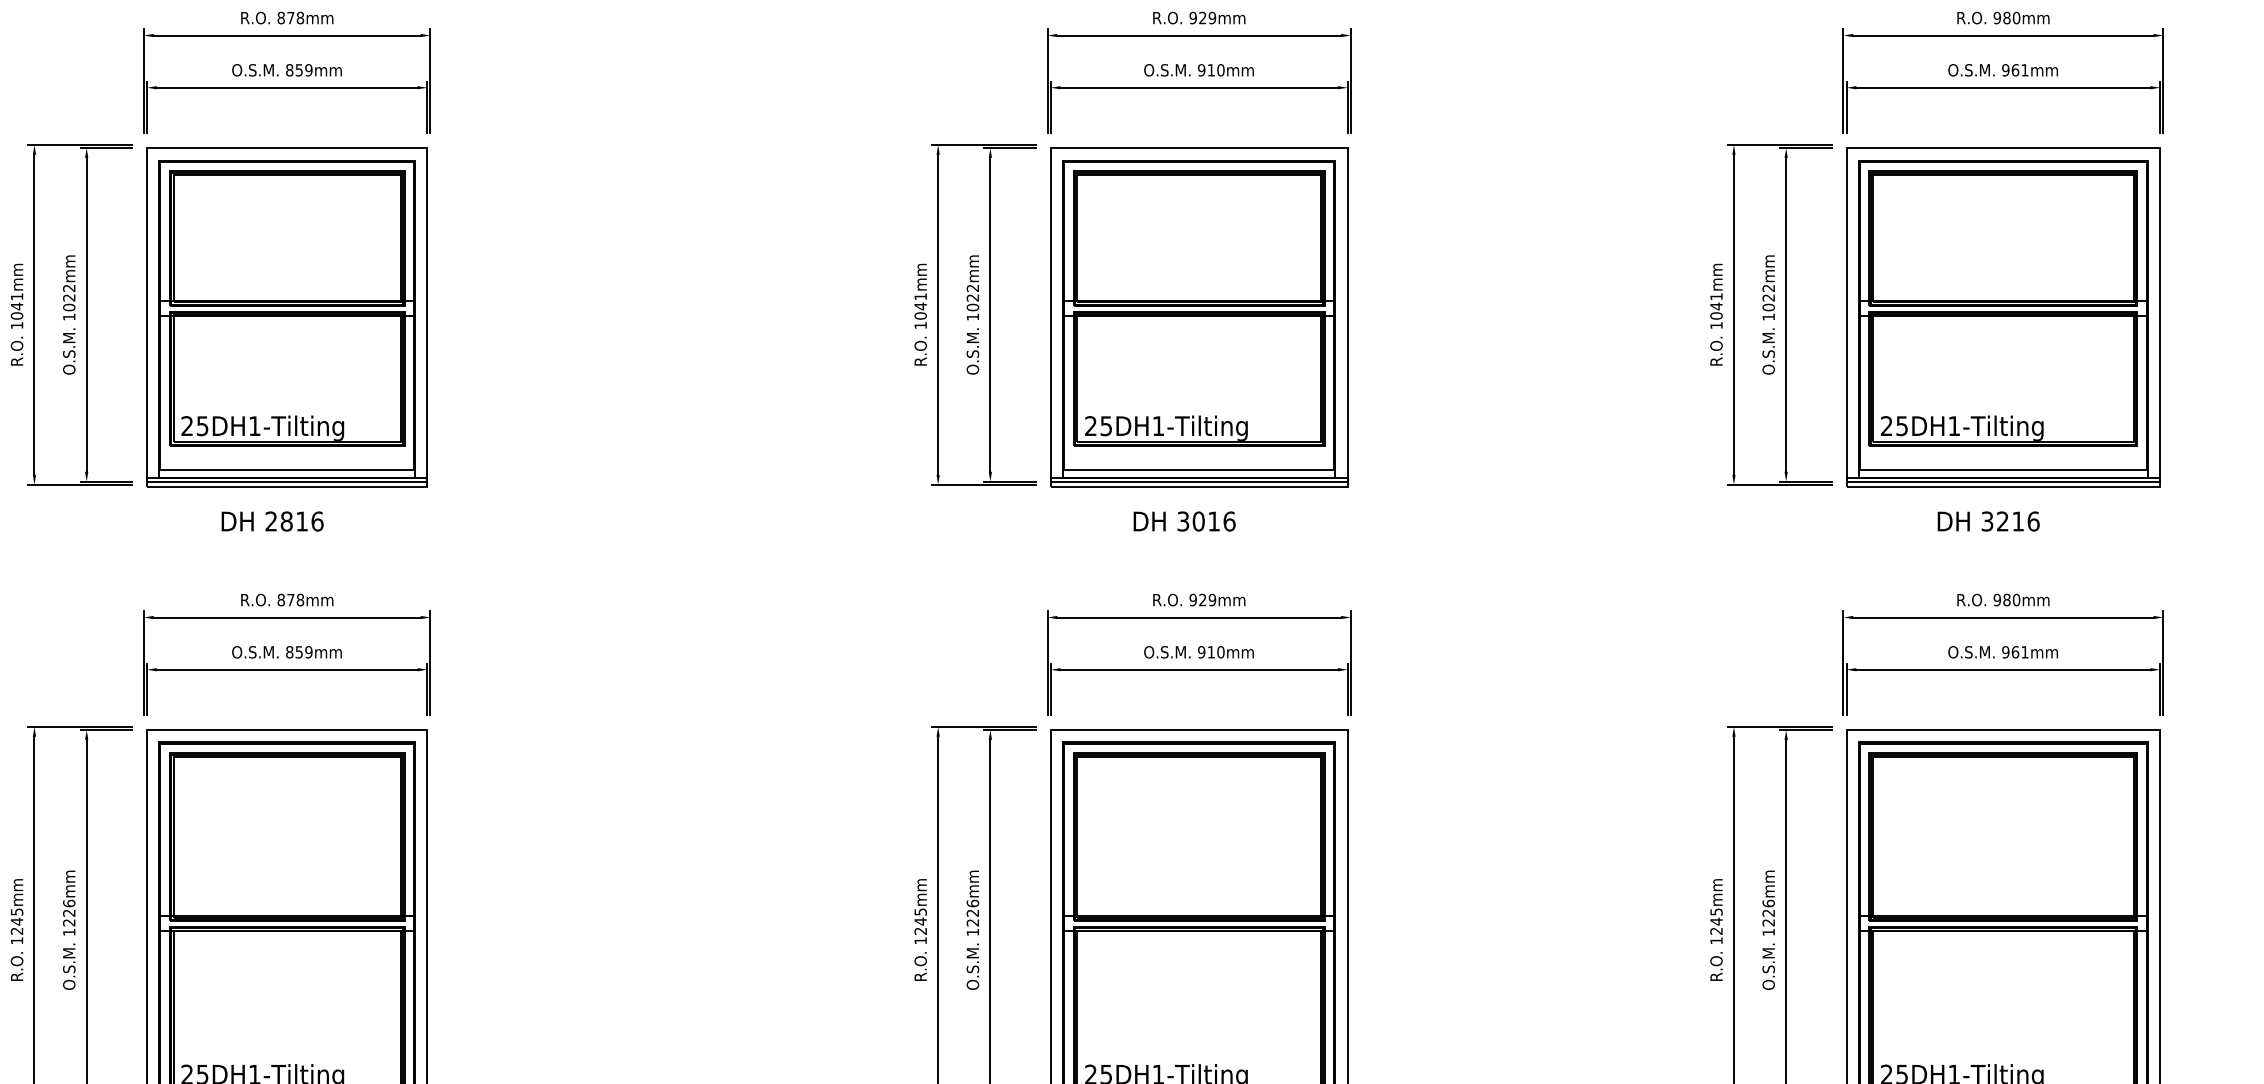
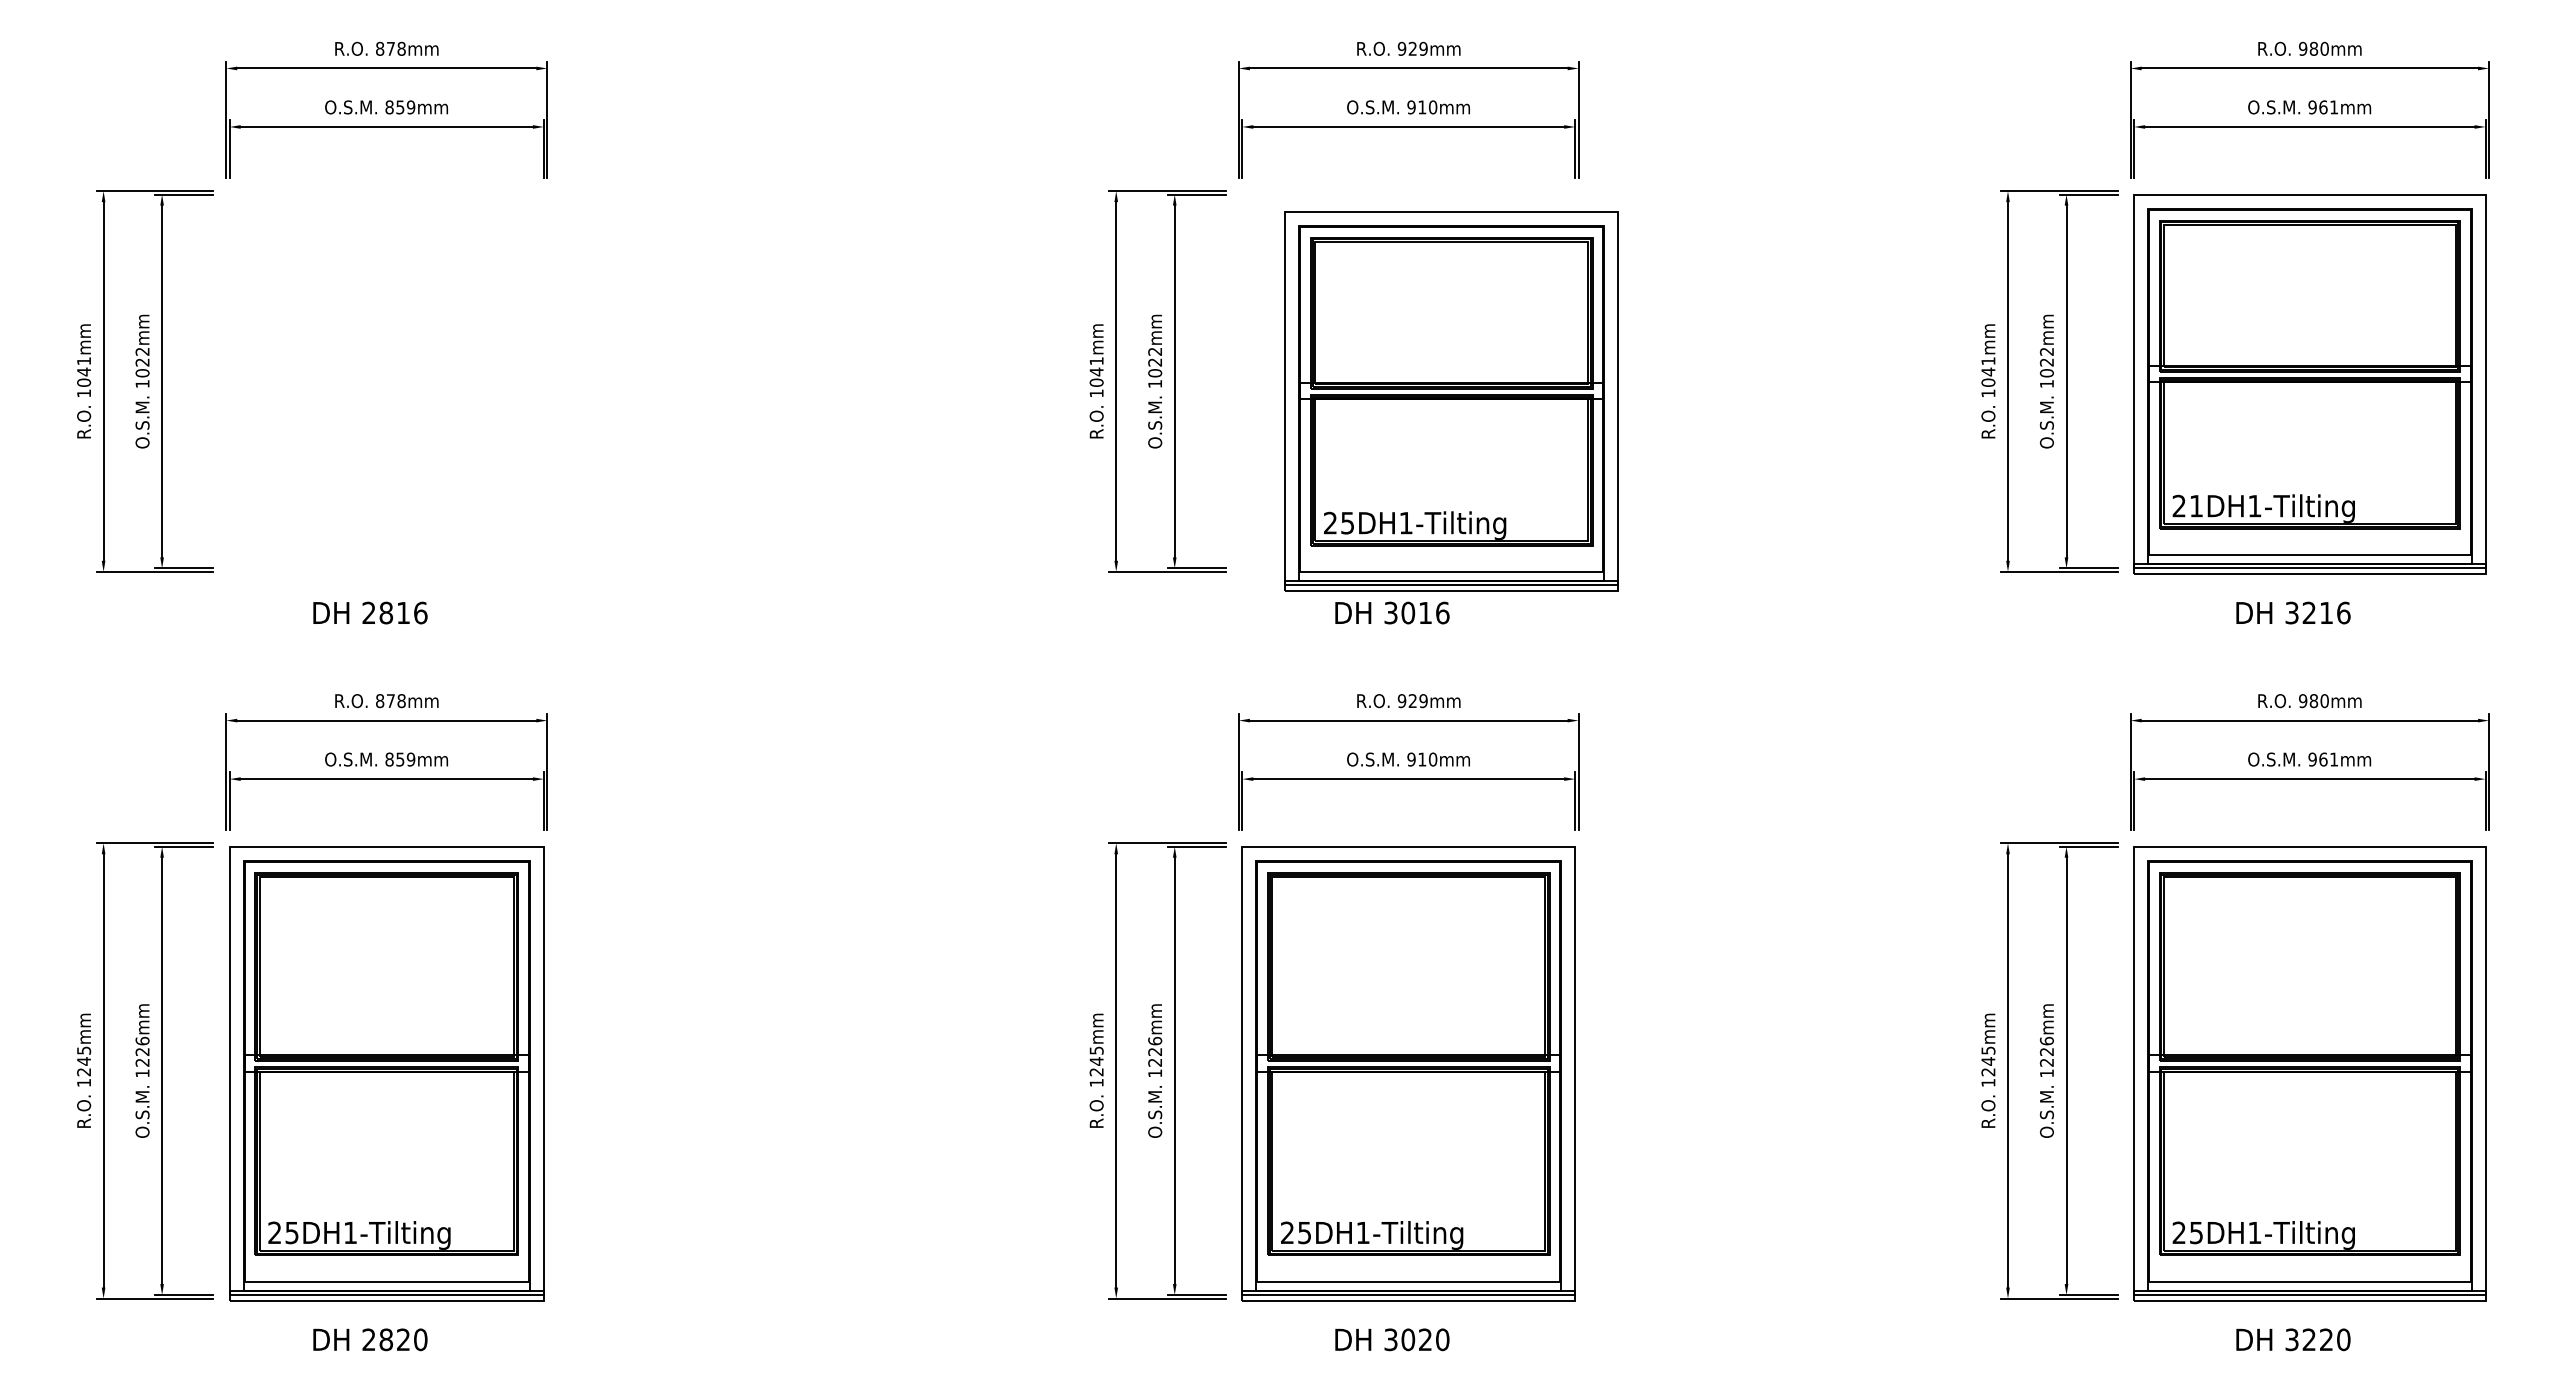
part: (286, 317) -> (386, 384), removed
part: (1198, 317) -> (1451, 401), moved
text: (1902, 426) -> (2196, 506), 25DH1-Tilting -> 21DH1-Tilting

